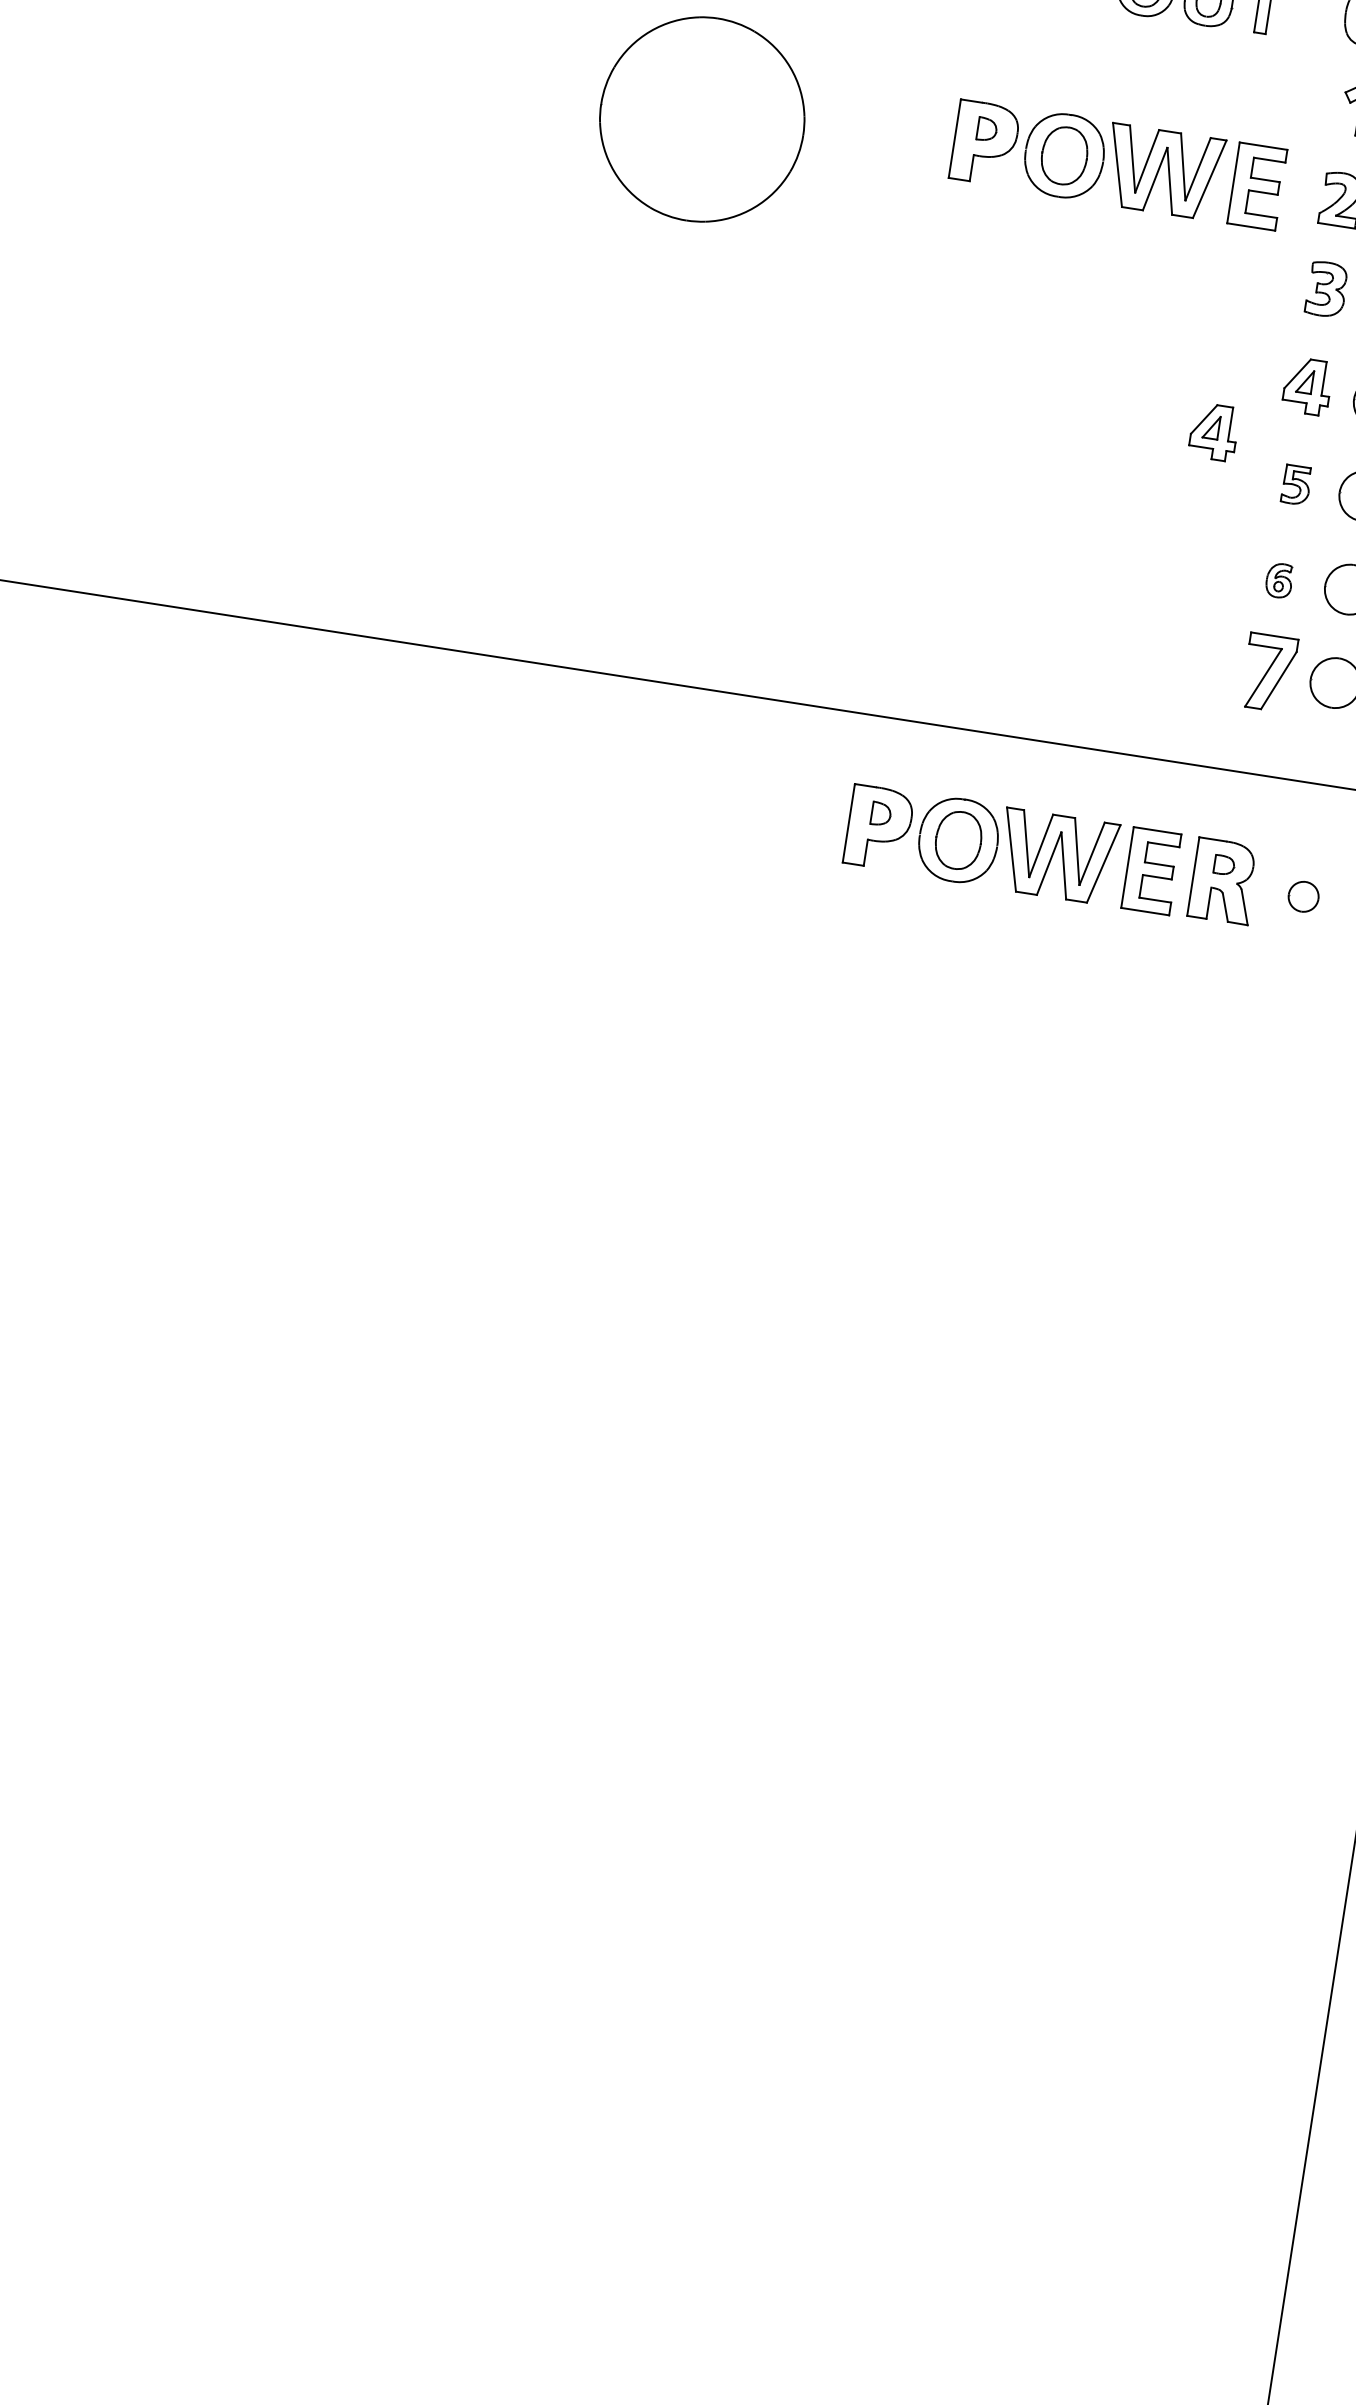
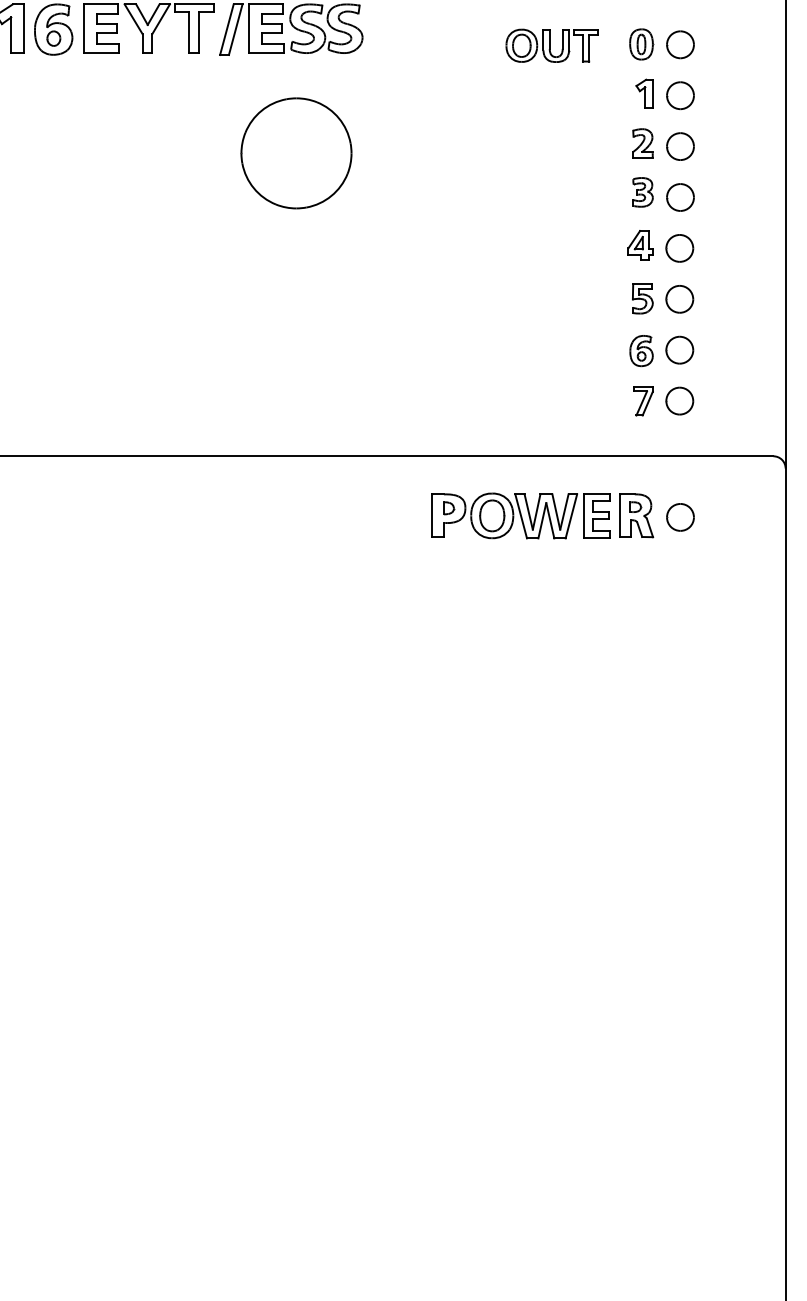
part: (1116, 163) -> (520, 142), removed
part: (1213, 431) -> (594, 277), removed
part: (1296, 484) -> (642, 298), size x1.43
part: (1279, 581) -> (641, 351), size x1.67
part: (1268, 673) -> (643, 401), size x0.71
part: (1303, 896) -> (680, 517), size x1.67

